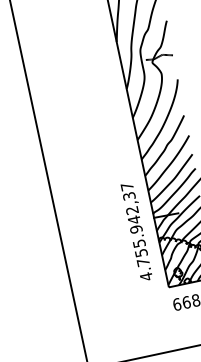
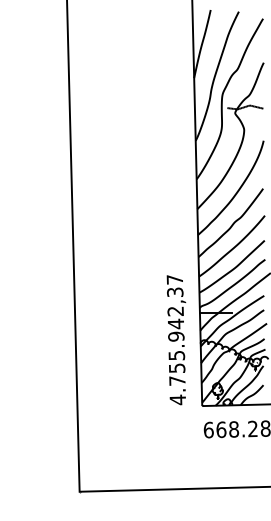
text: (136, 232) -> (176, 340), moved

